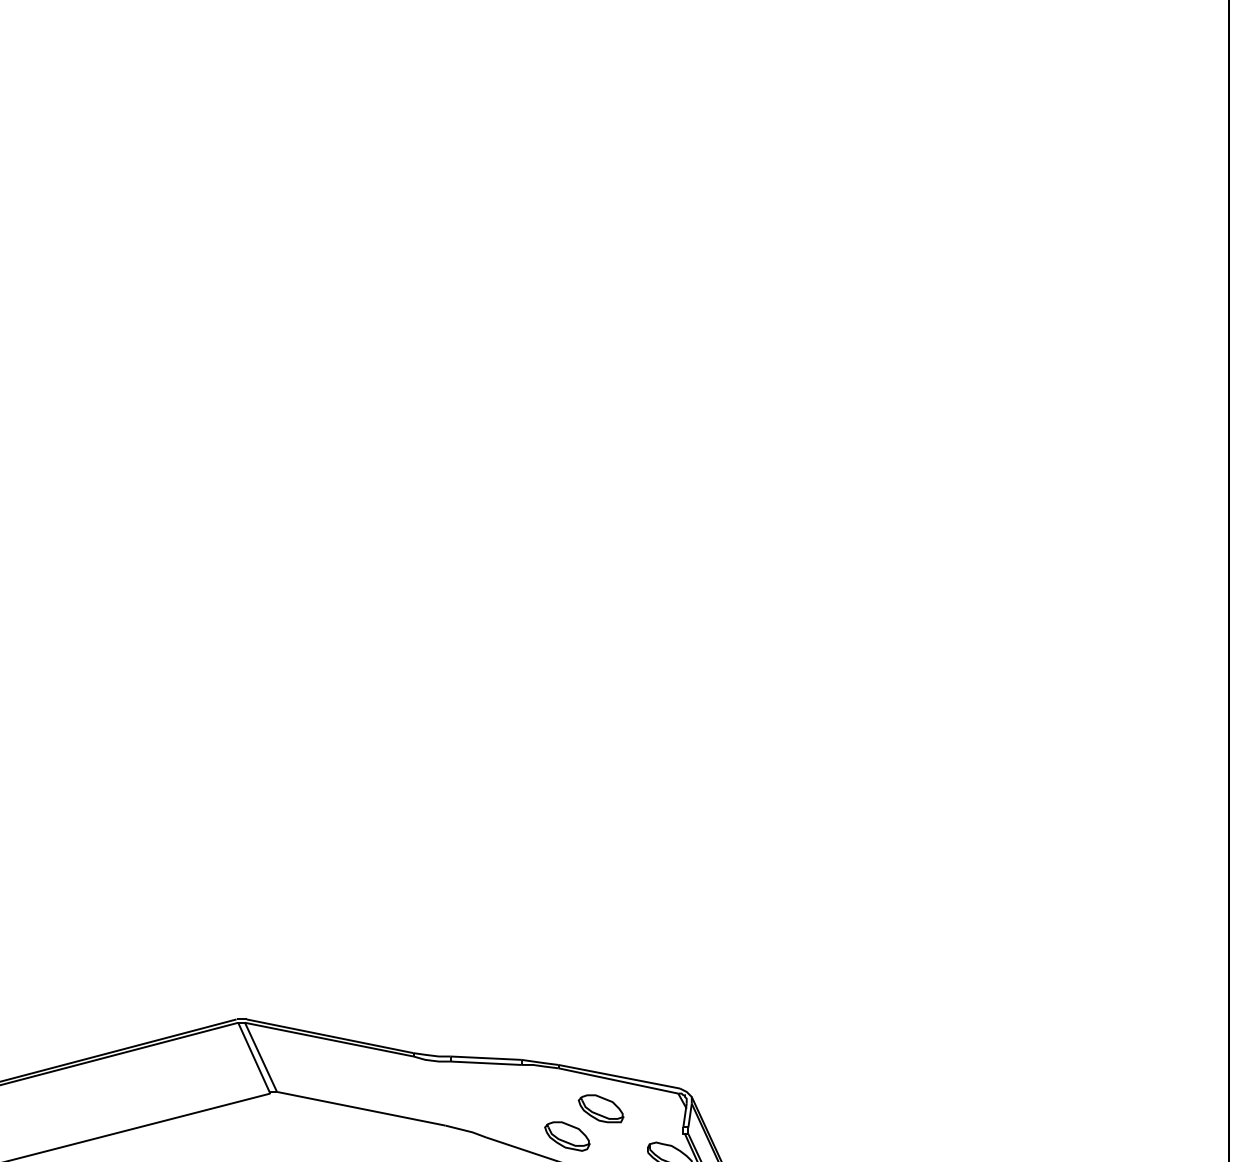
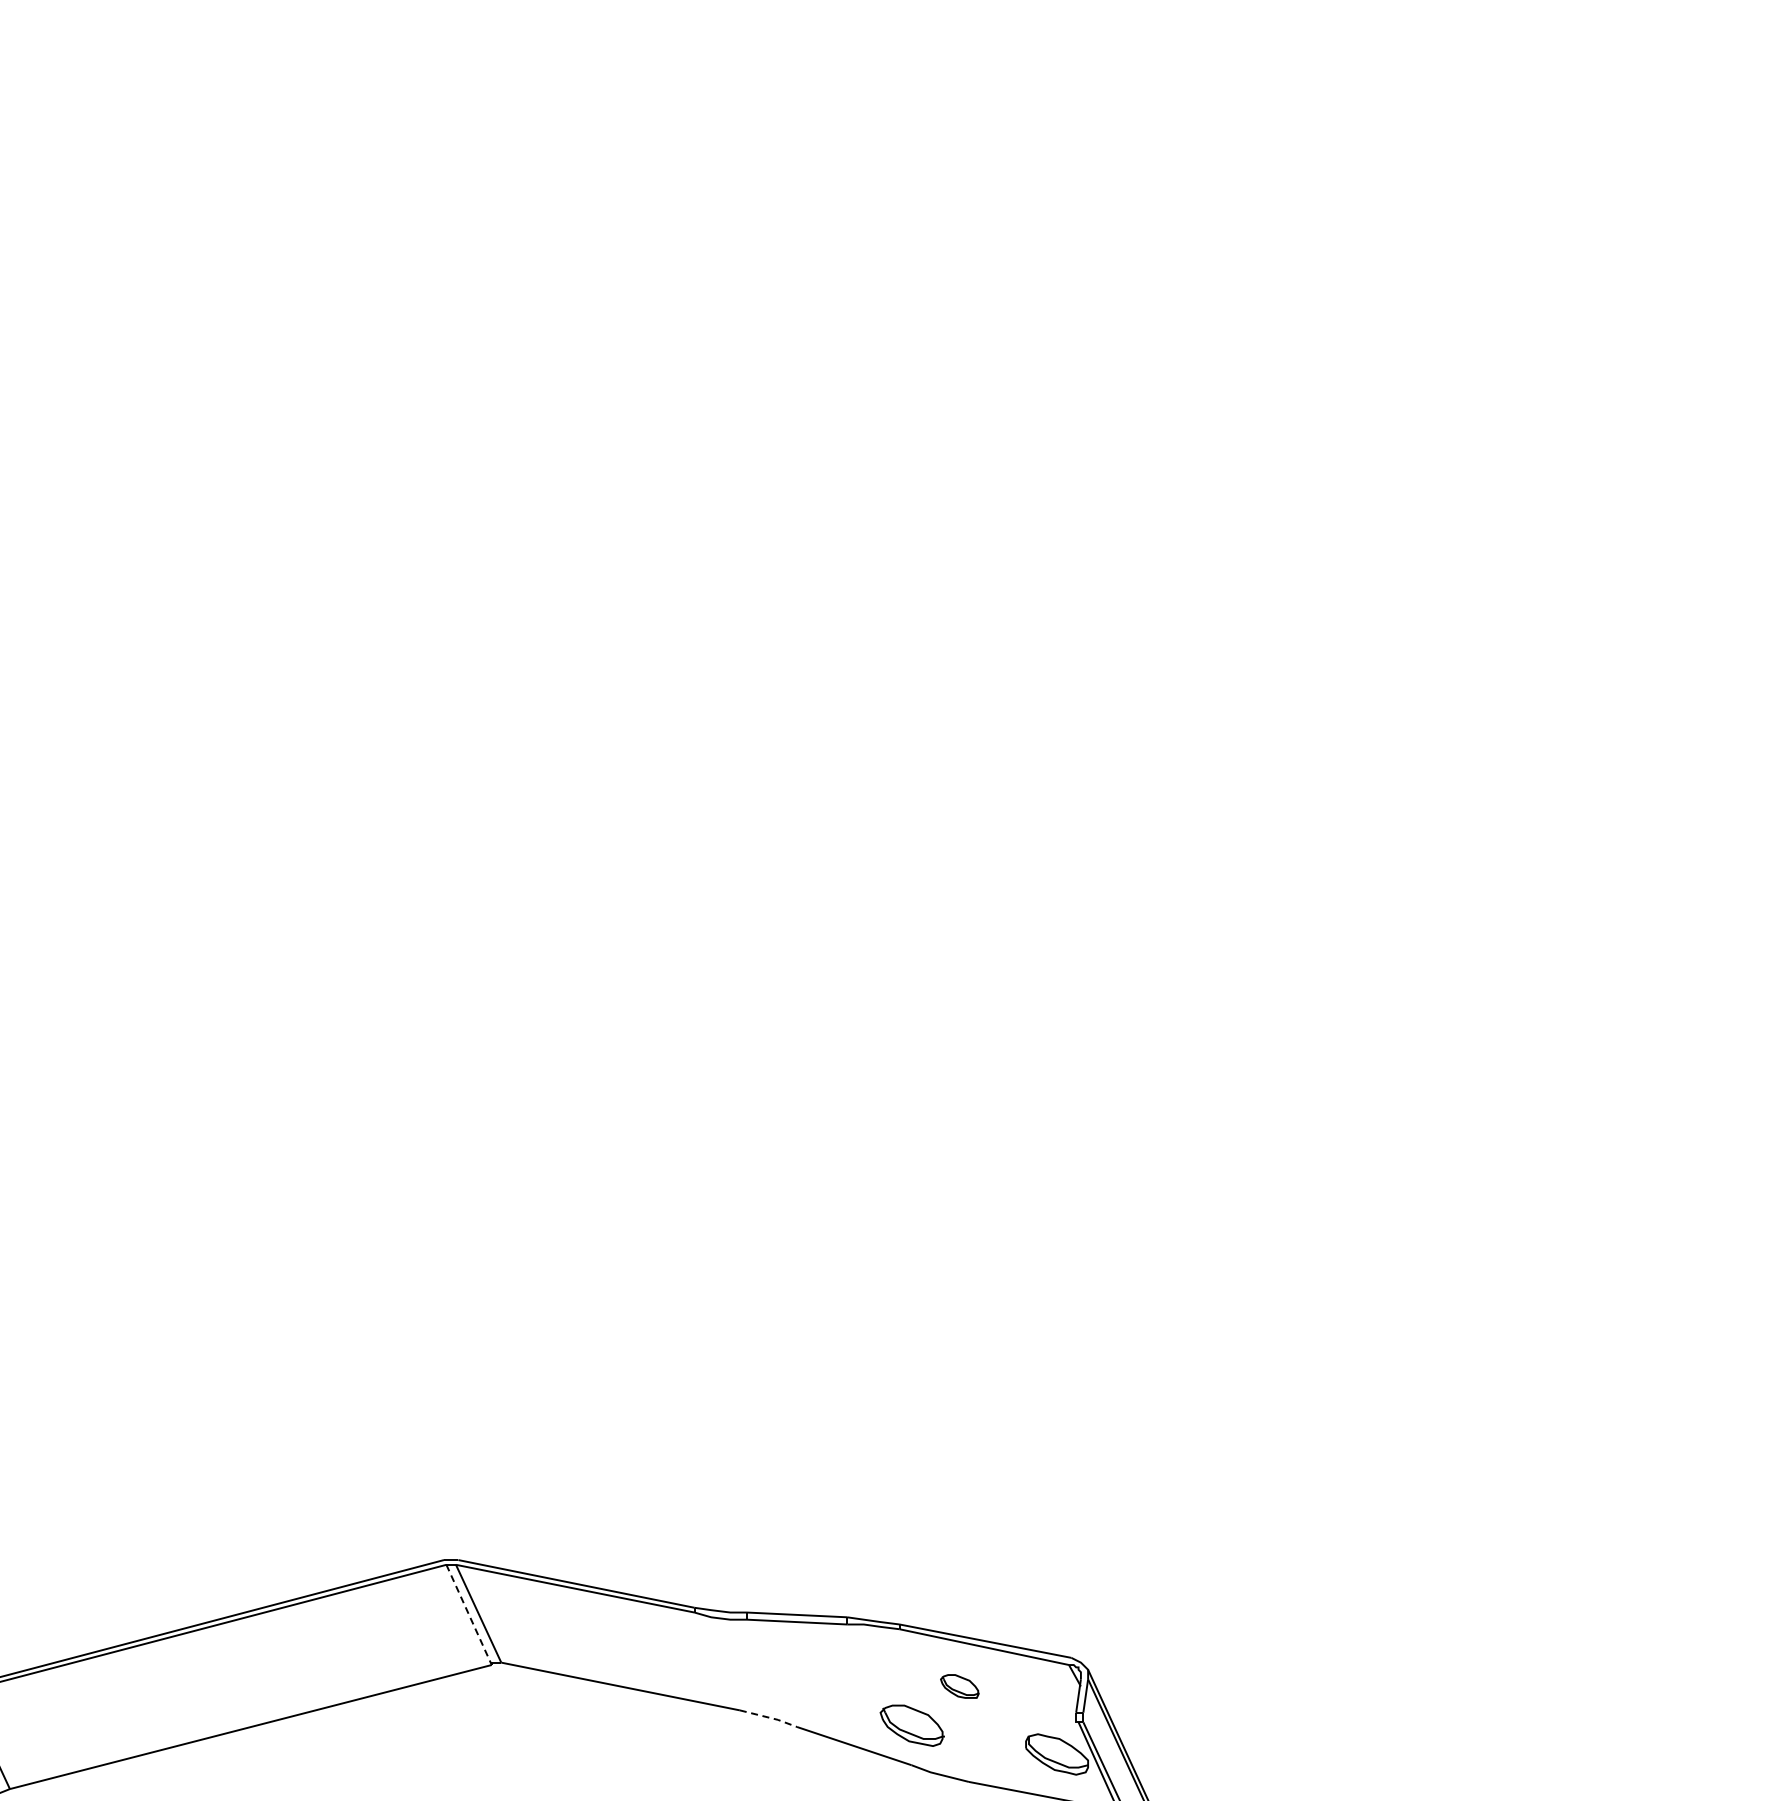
line: (254, 1057) -> (469, 1614), solid -> dashed
part: (600, 1108) -> (959, 1686), size x0.6
line: (466, 1130) -> (769, 1717), solid -> dashed

